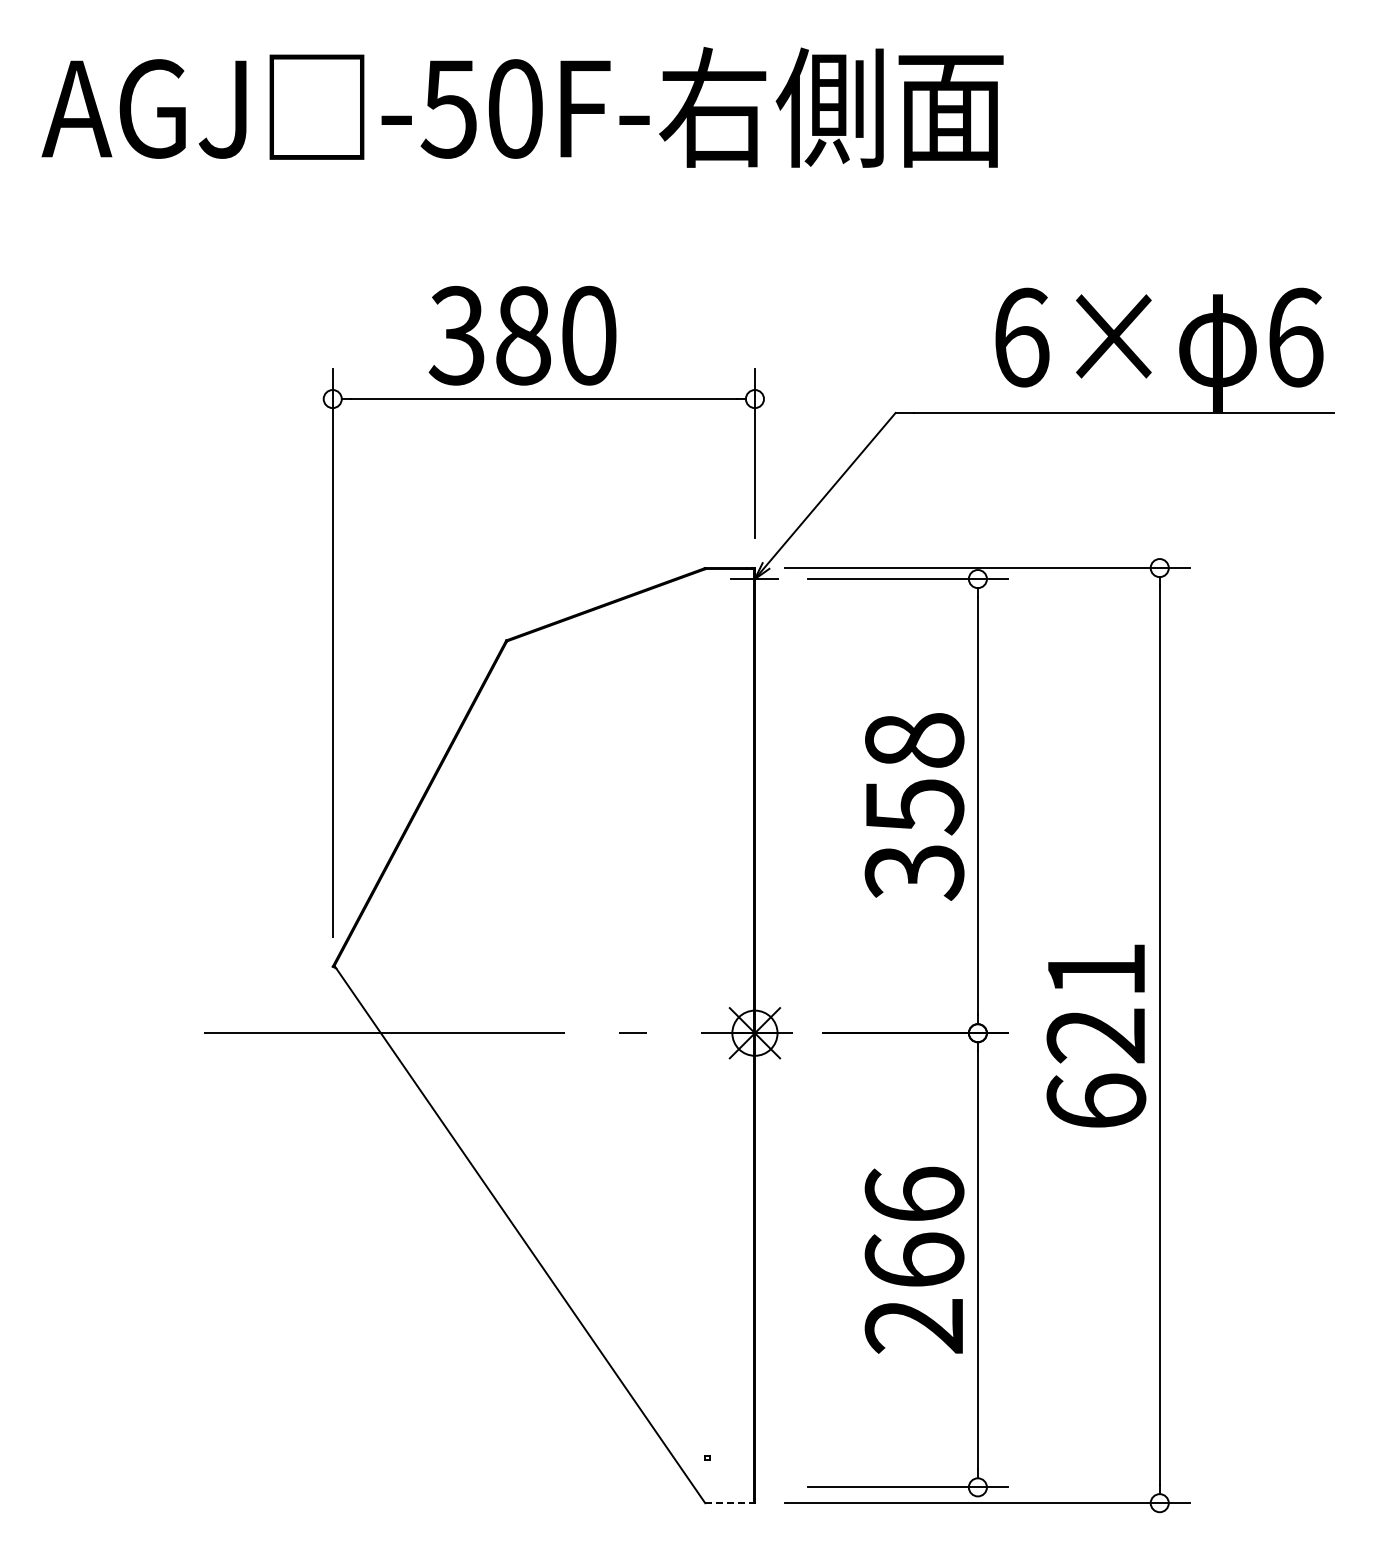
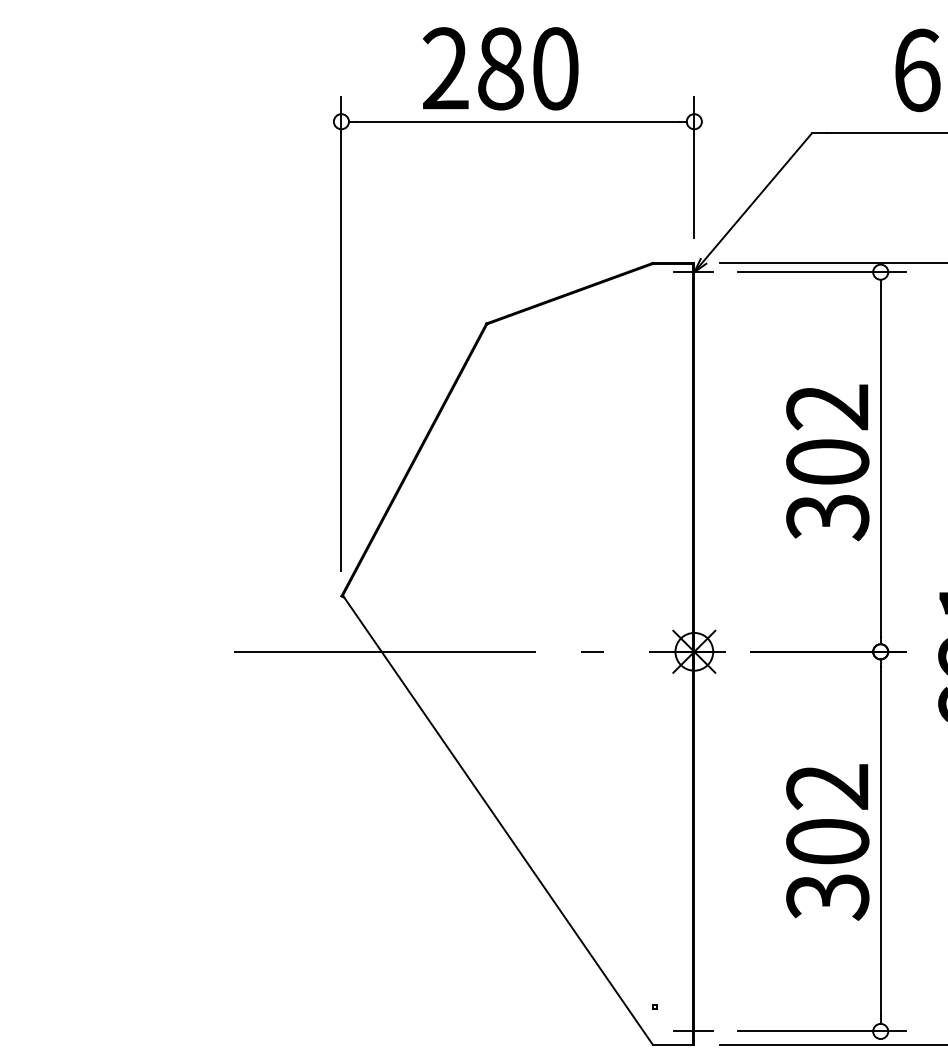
text: (456, 335) -> (444, 68), 380 -> 280
text: (914, 774) -> (827, 435), 358 -> 302
text: (914, 1260) -> (827, 841), 266 -> 302
line: (754, 1487) -> (693, 1031), added
line: (730, 1503) -> (673, 1044), dashed -> solid

